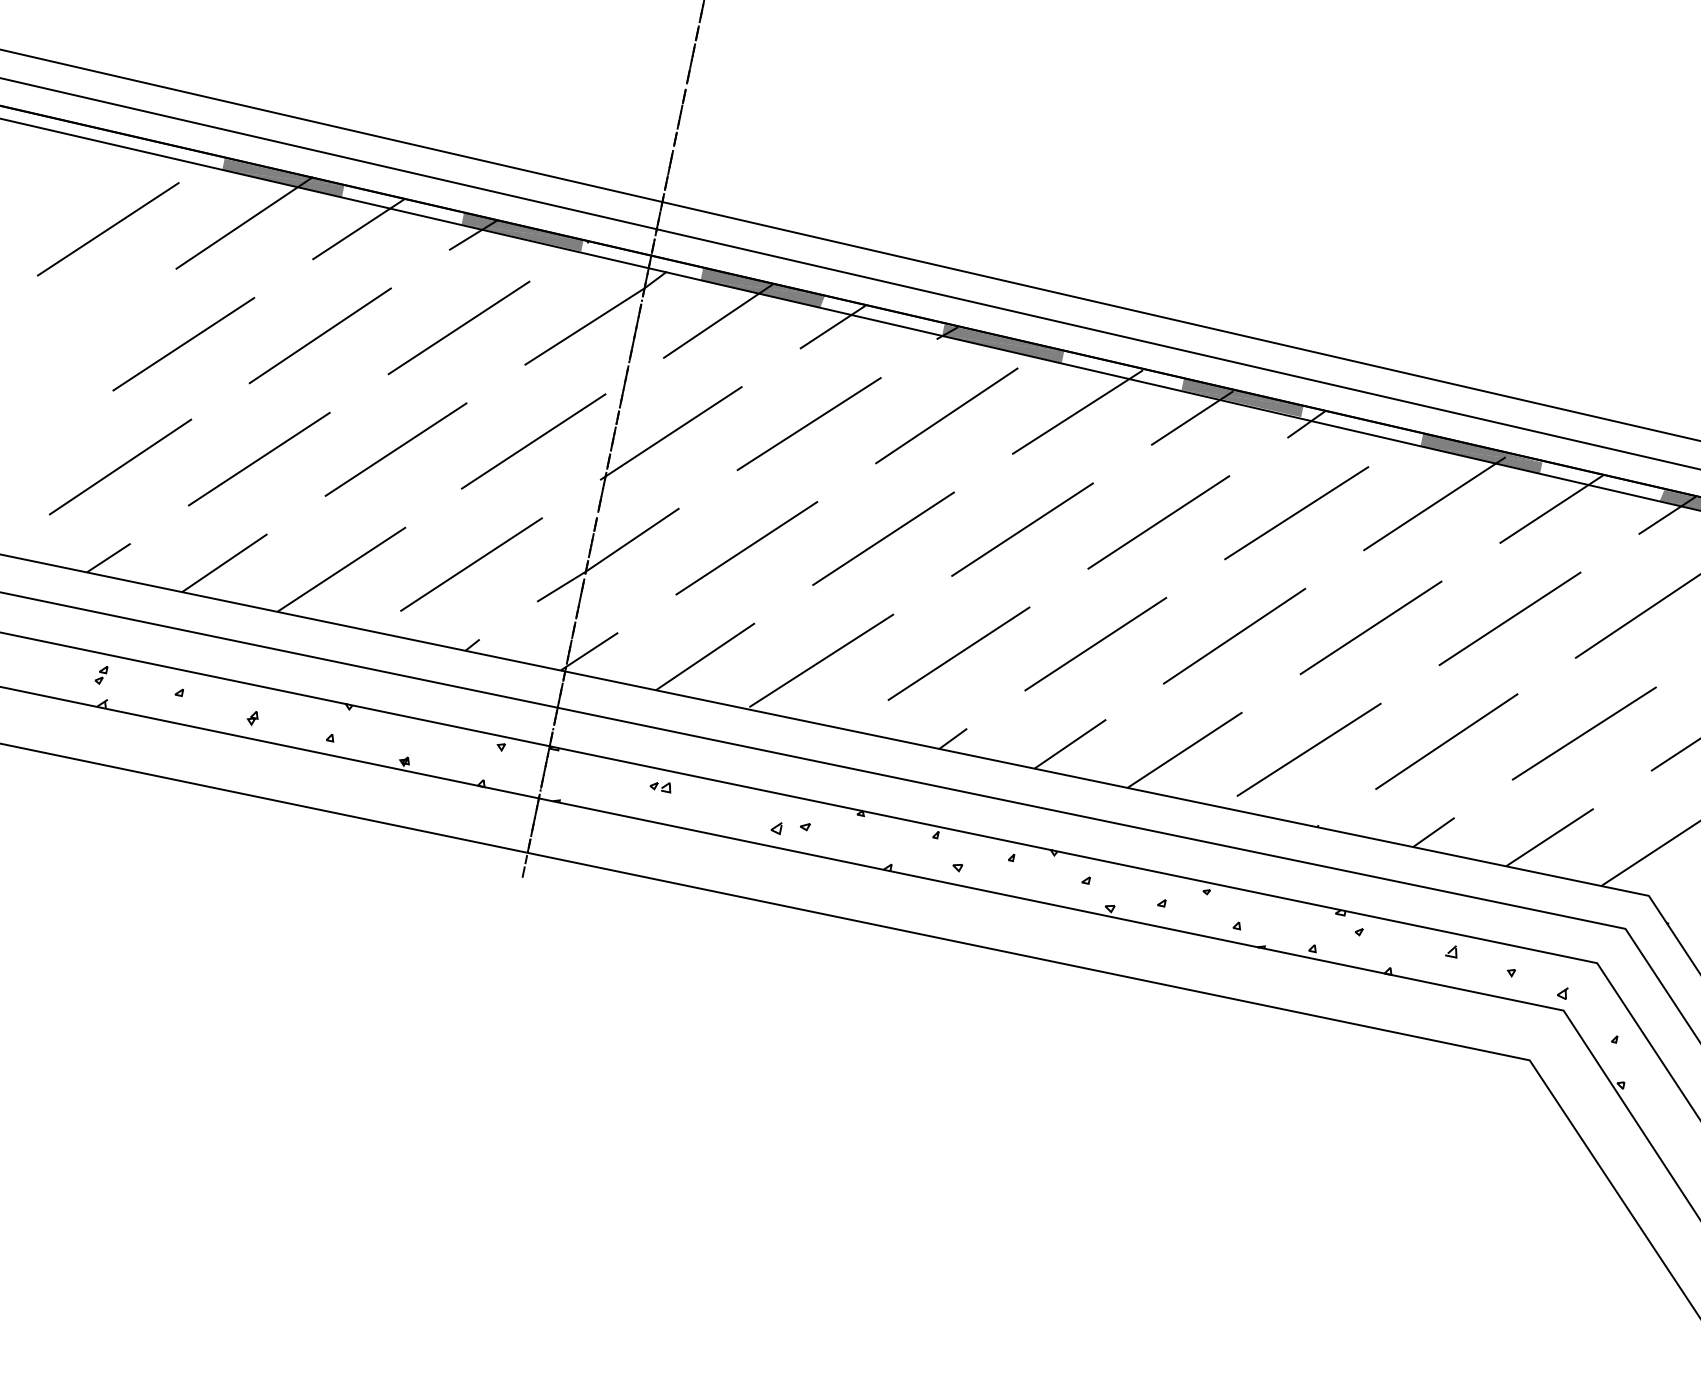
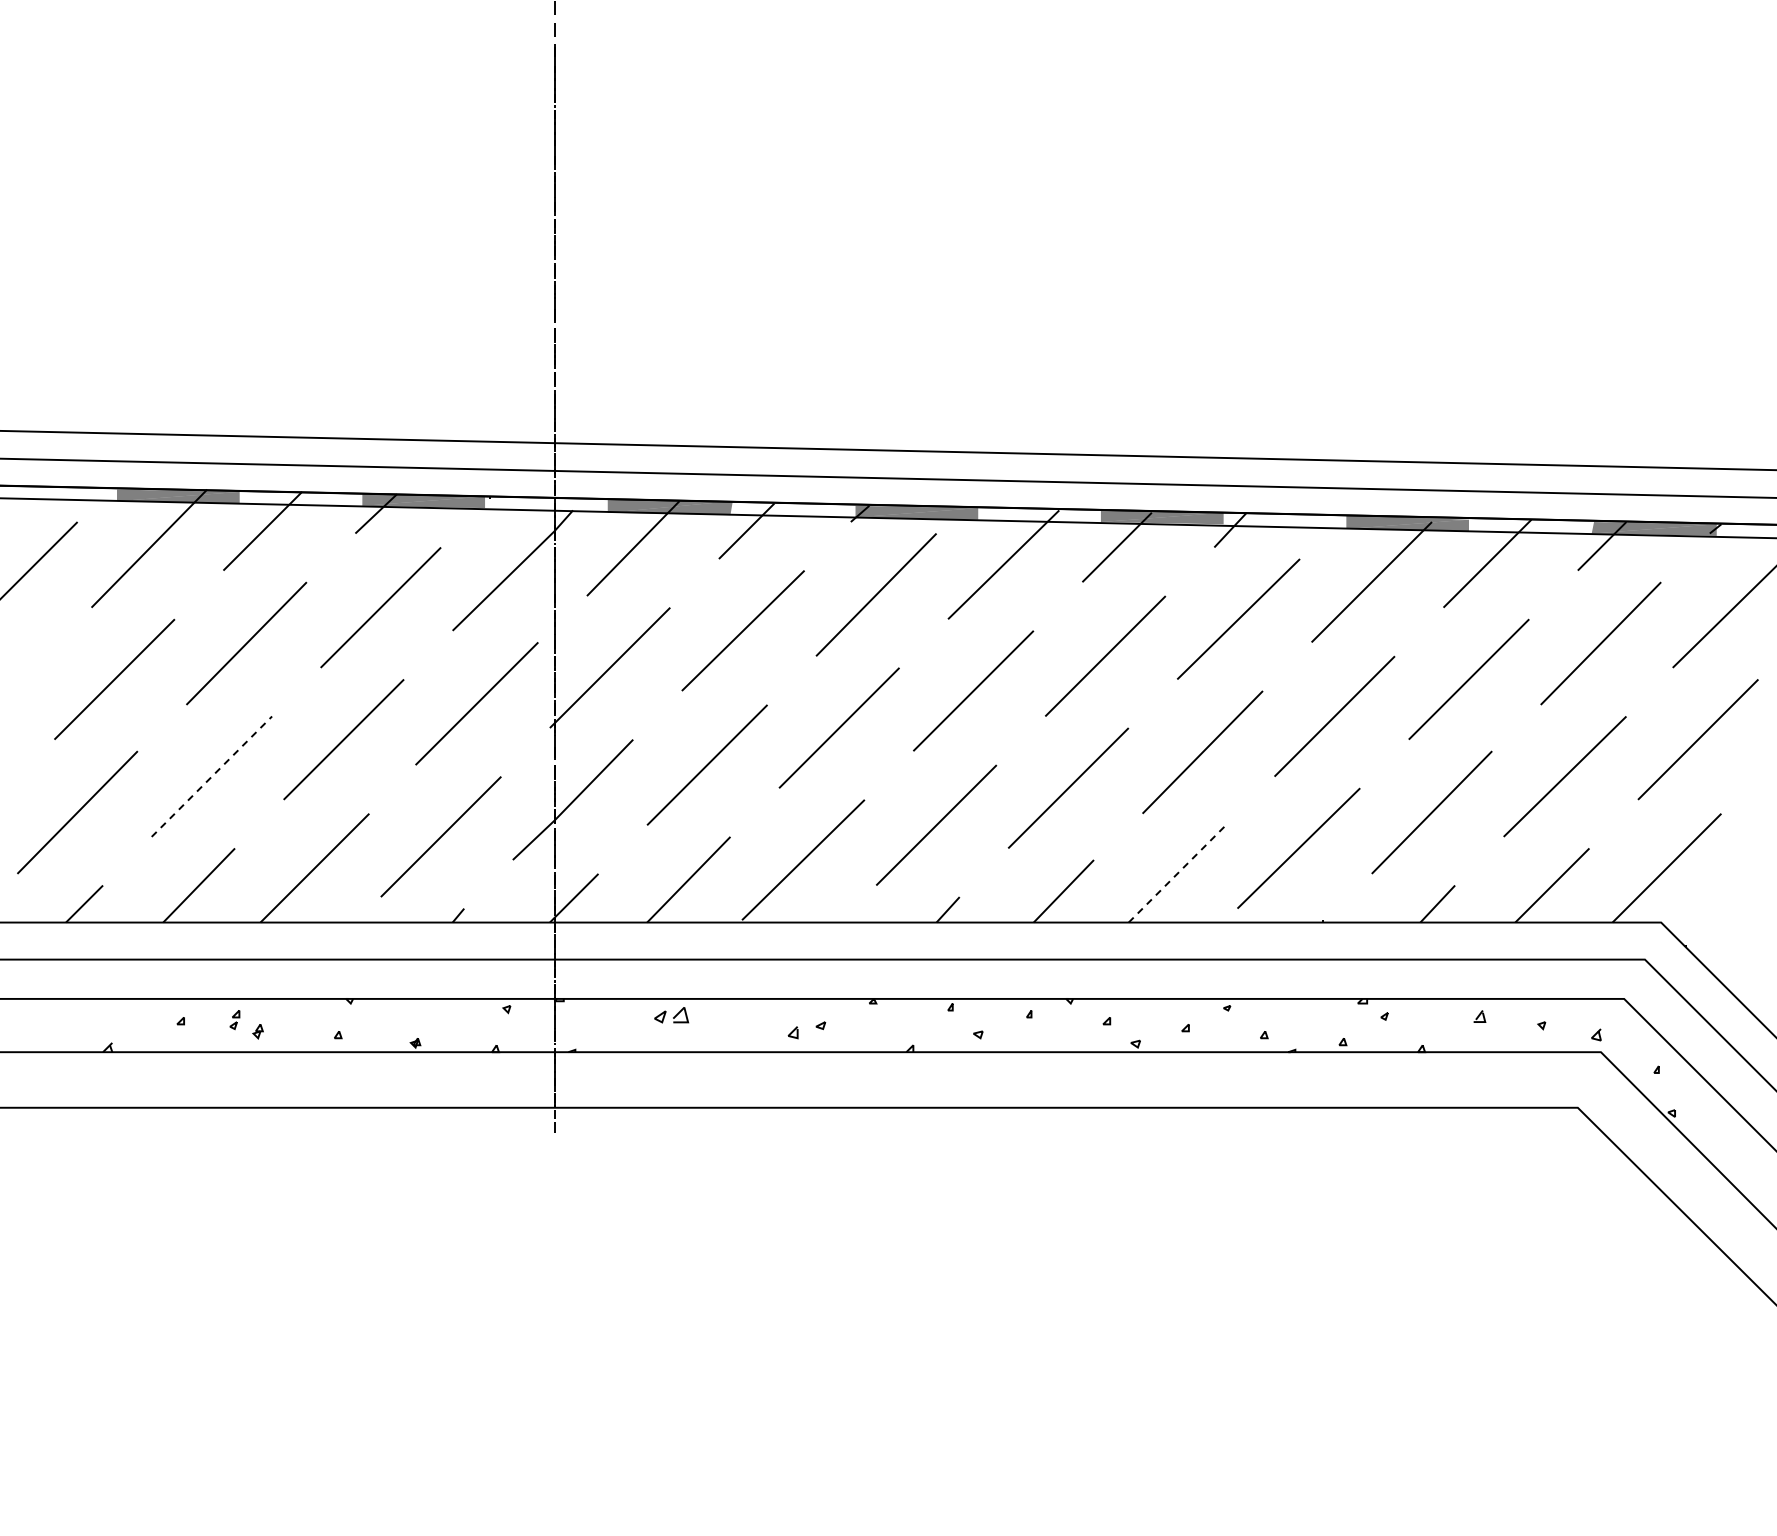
line: (259, 459) -> (212, 776), solid -> dashed
part: (100, 675) -> (234, 1020), moved
line: (1185, 749) -> (1177, 873), solid -> dashed
part: (660, 786) -> (671, 1015), size x1.6

